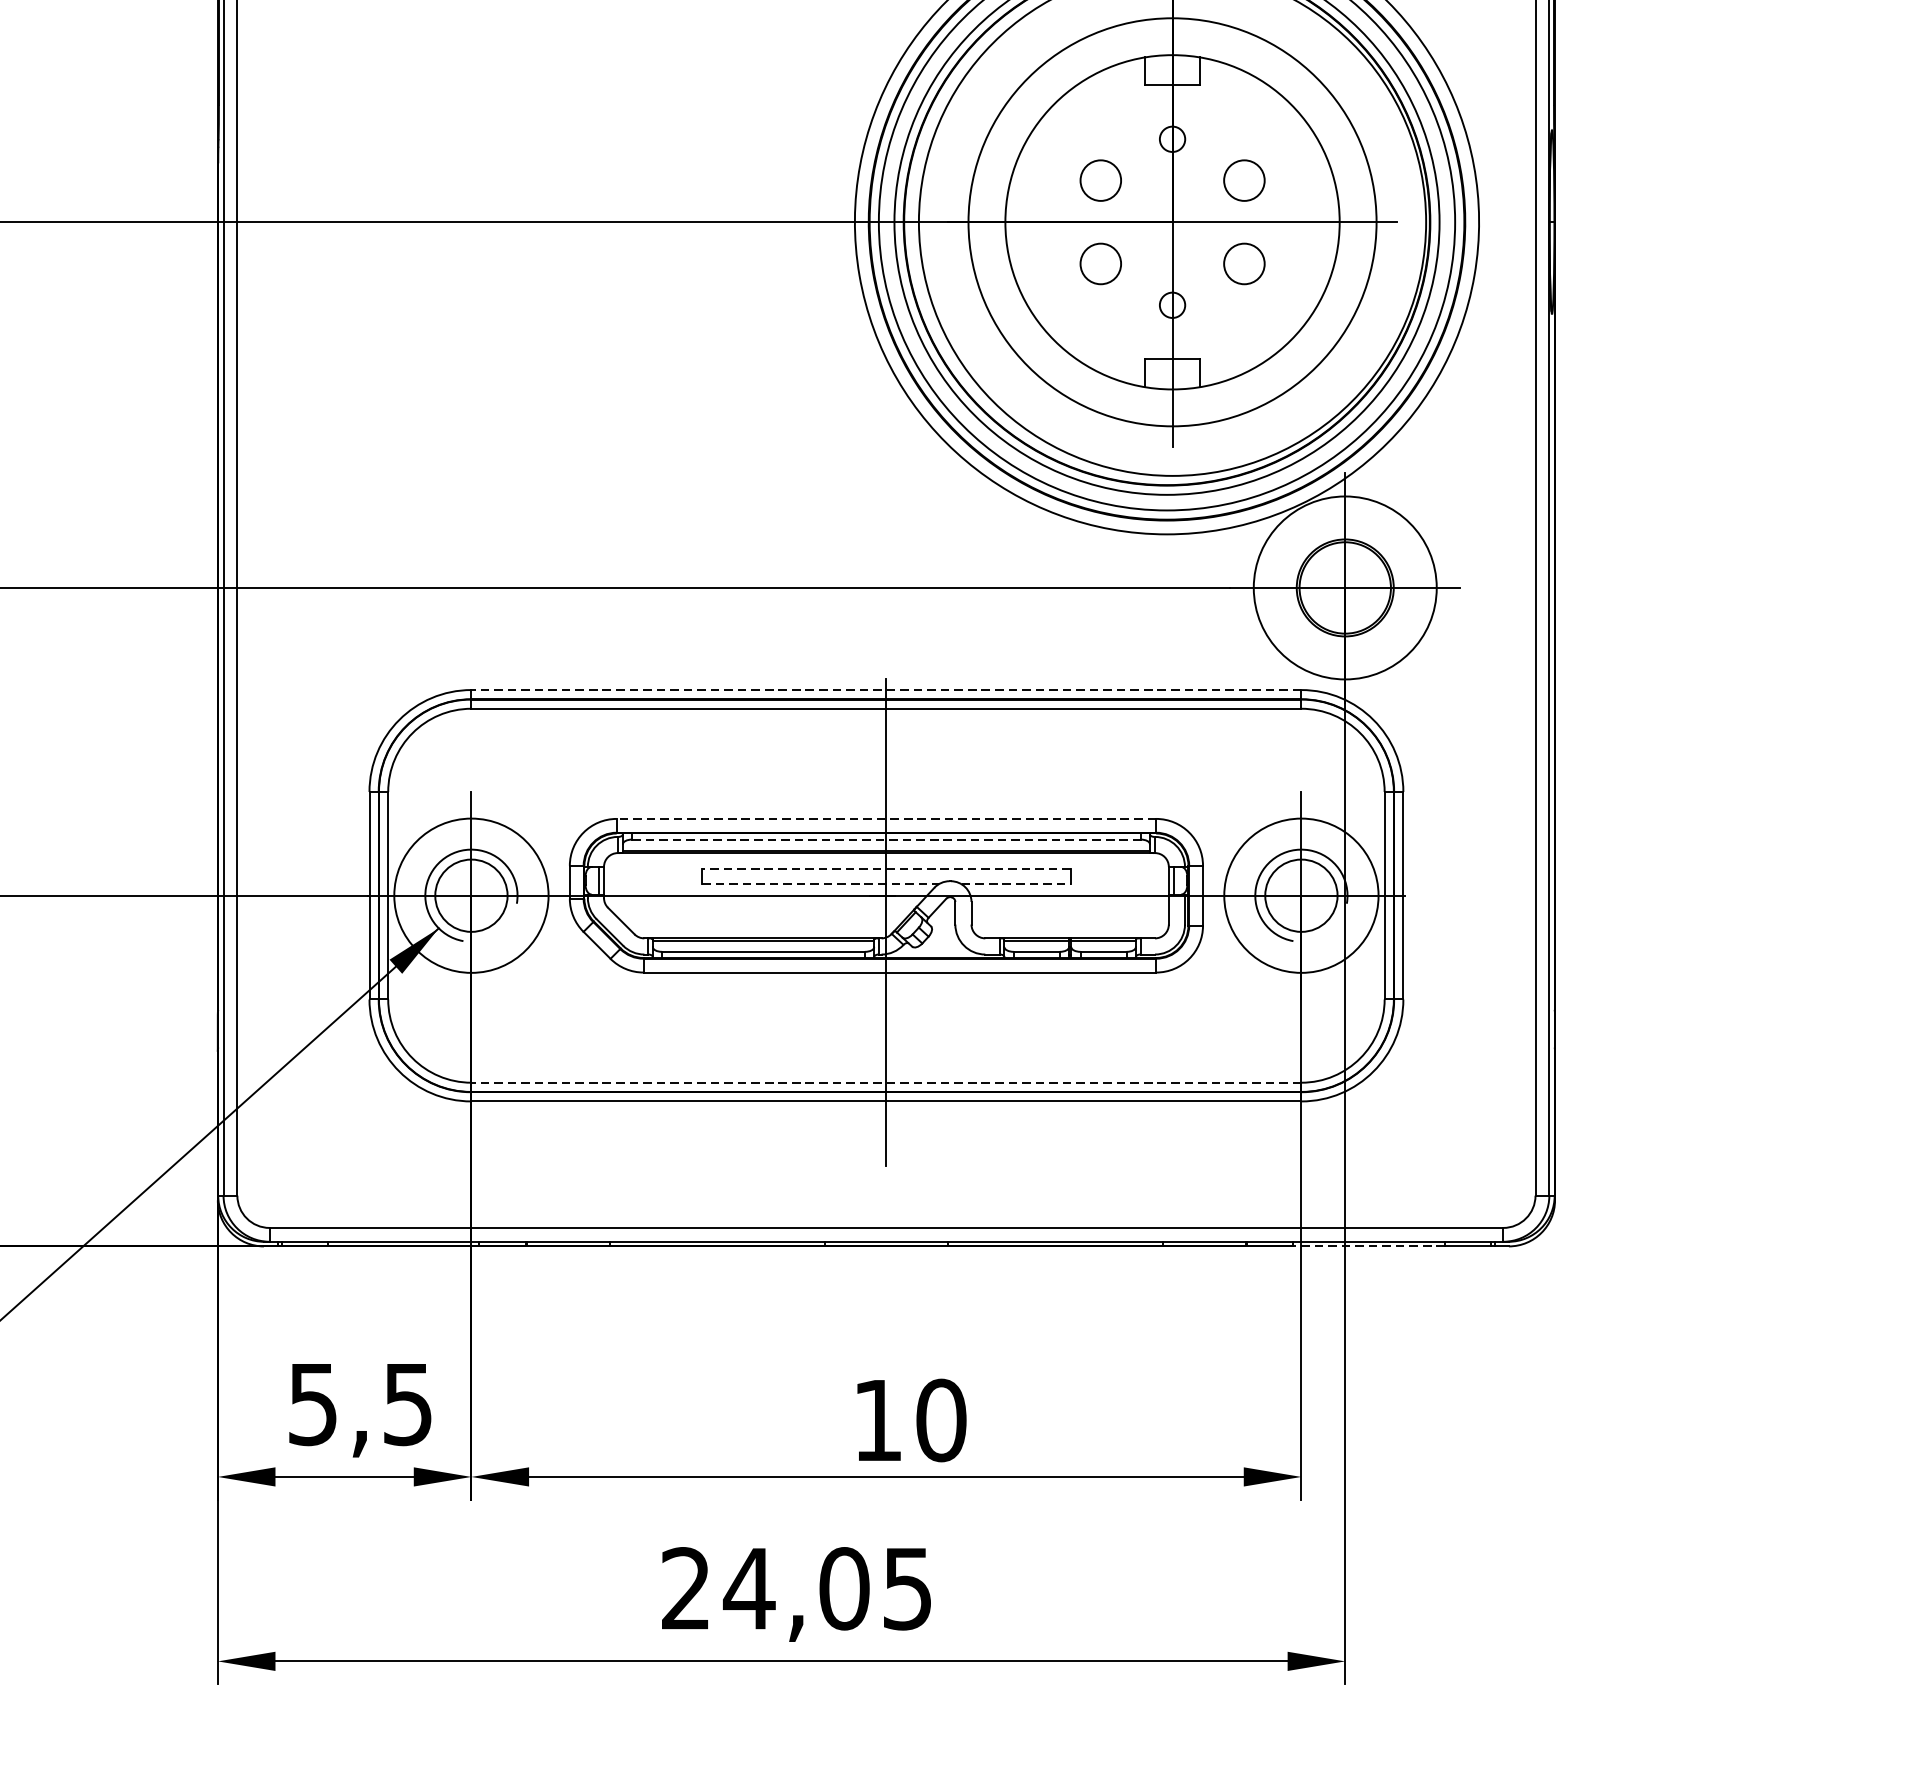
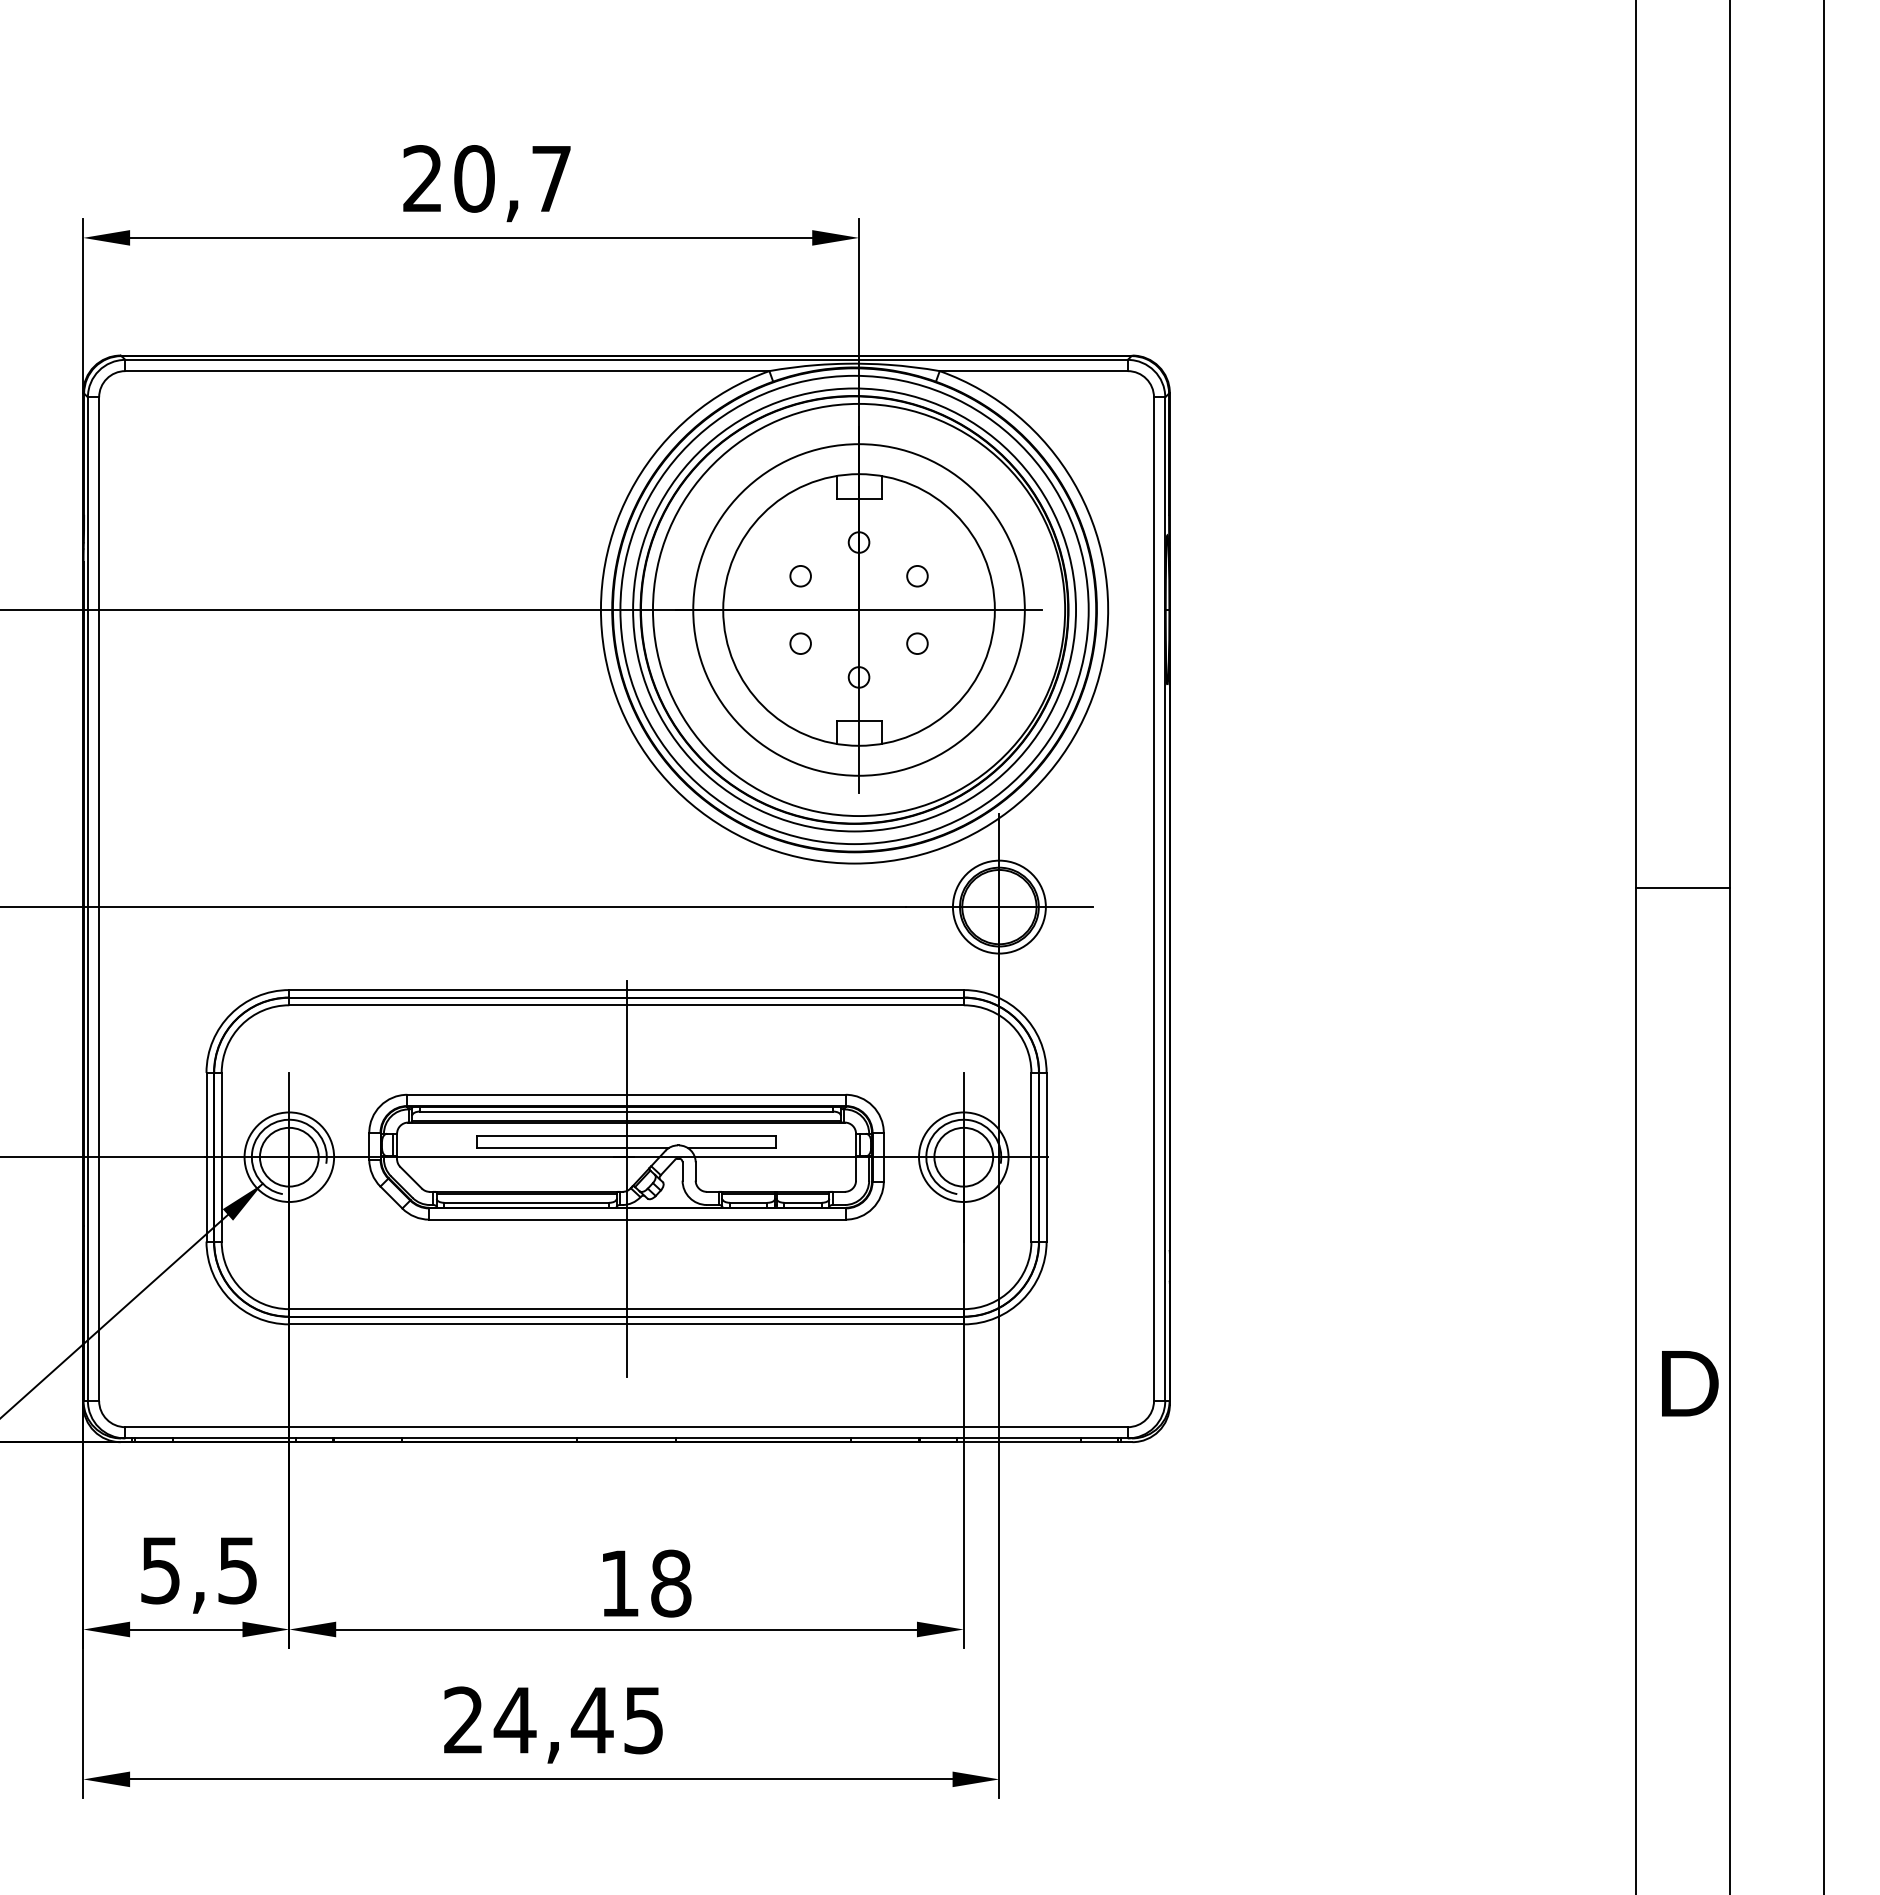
circle: (1100, 181) -> (800, 576), size x0.62
circle: (1244, 181) -> (917, 576), size x0.62
circle: (1100, 263) -> (800, 643), size x0.62
circle: (1244, 263) -> (917, 643), size x0.62
circle: (1344, 587) -> (998, 906), size x0.62
line: (886, 690) -> (626, 990), dashed -> solid
line: (886, 818) -> (626, 1094), dashed -> solid
line: (886, 839) -> (626, 1111), dashed -> solid
line: (886, 869) -> (626, 1135), dashed -> solid
line: (821, 885) -> (573, 1148), dashed -> solid
line: (1016, 885) -> (732, 1148), dashed -> solid
circle: (471, 896) -> (289, 1157), size x0.71
circle: (1301, 896) -> (963, 1157), size x0.71
line: (886, 1083) -> (626, 1309), dashed -> solid
line: (1368, 1246) -> (1018, 1442), dashed -> solid
text: (941, 1420) -> (671, 1583), 10 -> 18
text: (843, 1588) -> (591, 1720), 24,05 -> 24,45

